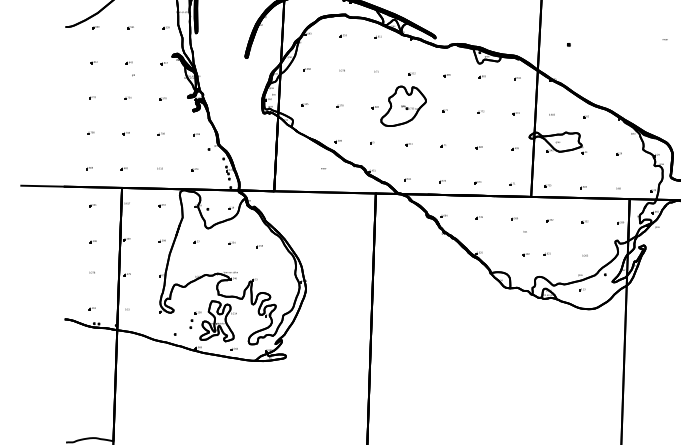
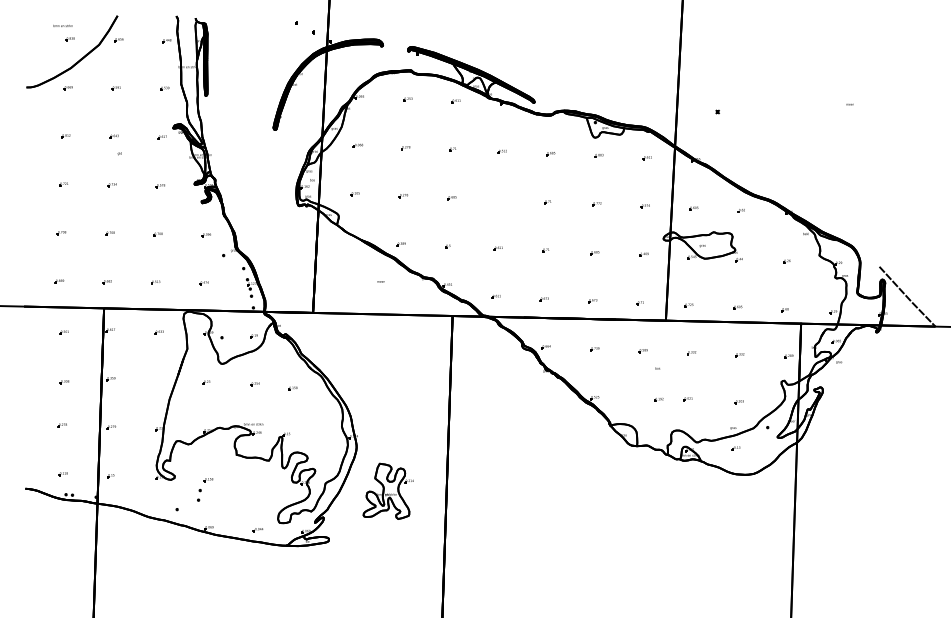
part: (403, 106) -> (490, 196), removed
part: (162, 241) -> (159, 381), removed
part: (217, 320) -> (387, 490), moved

